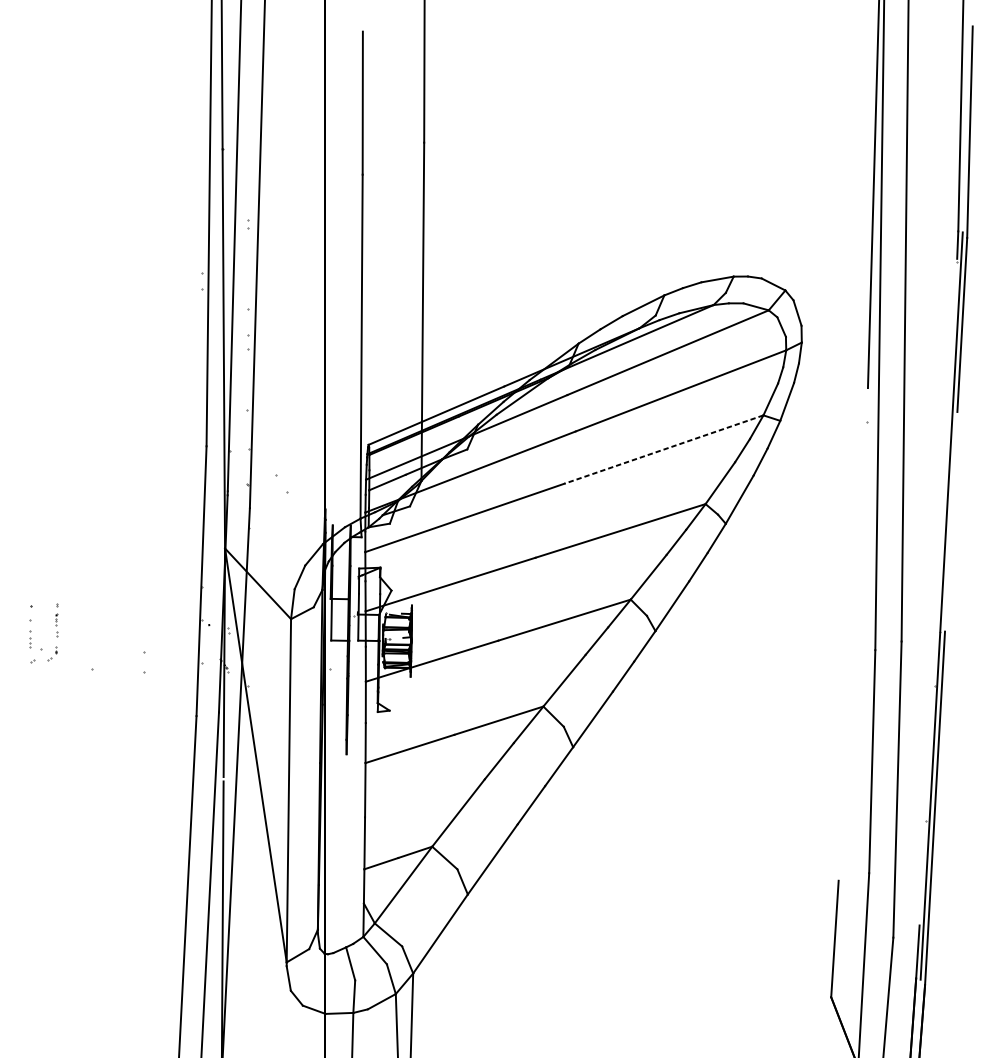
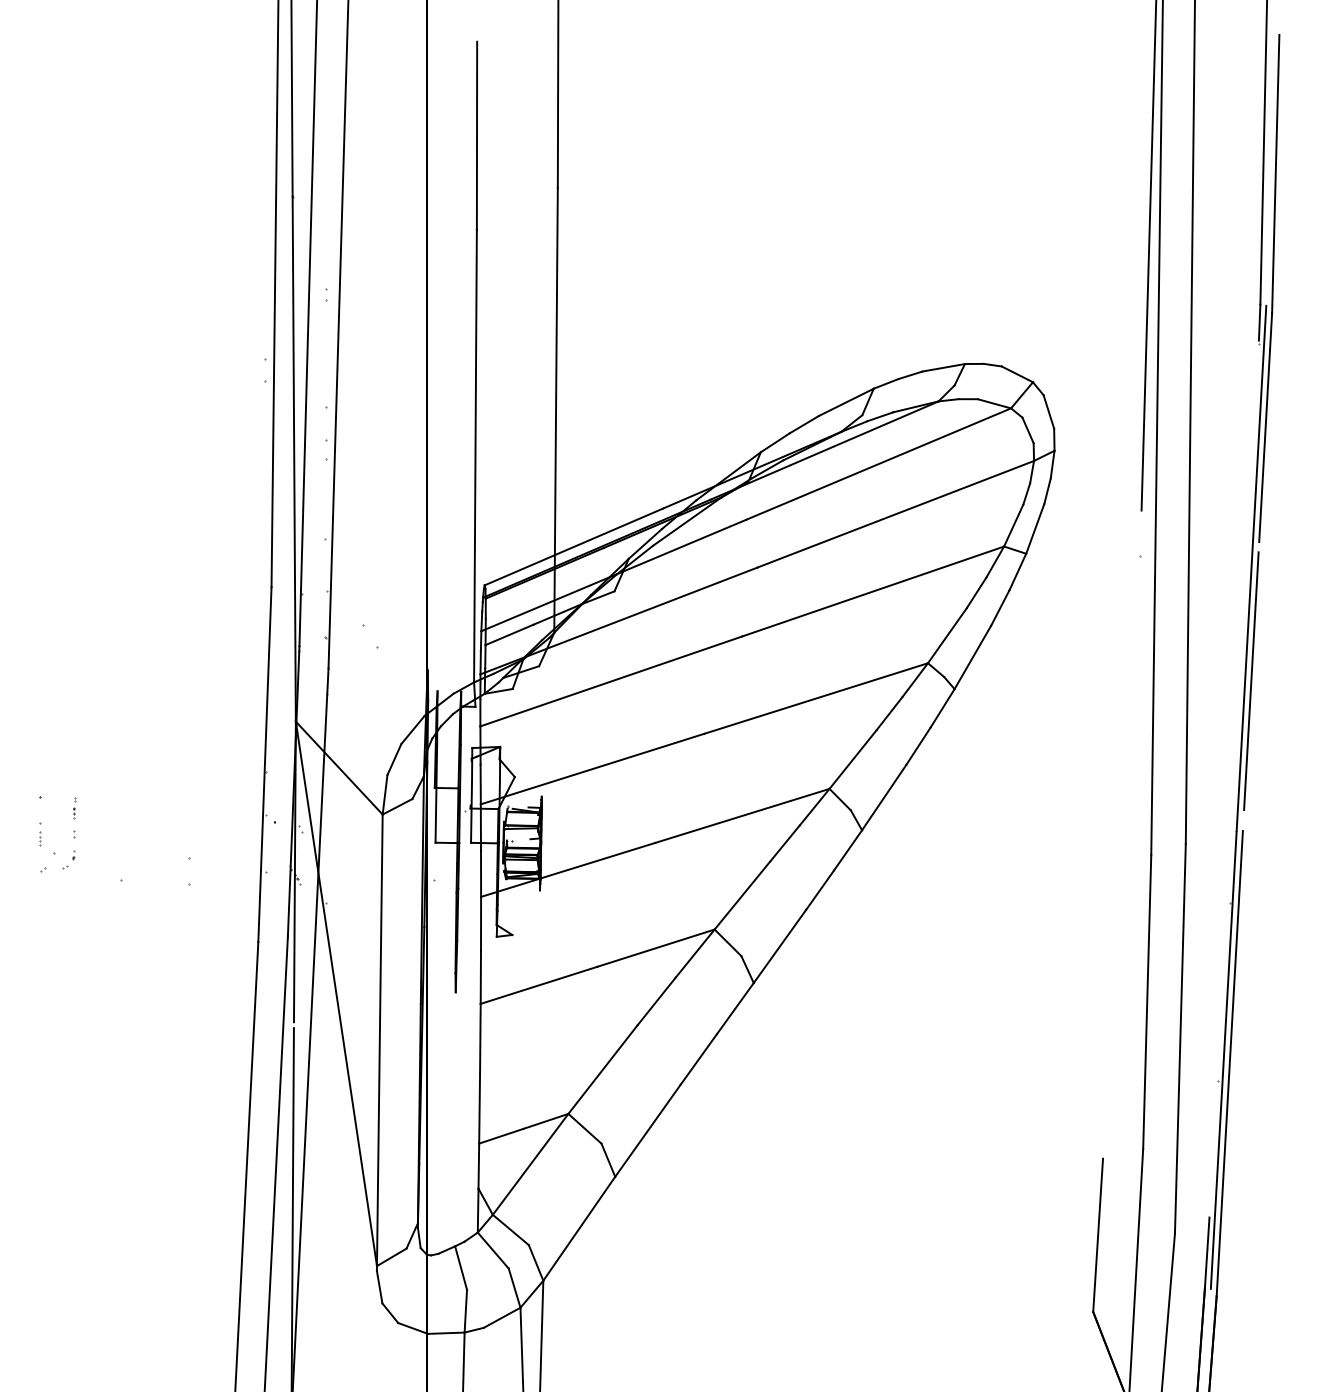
line: (663, 449) -> (872, 591), dashed -> solid
line: (951, 517) -> (1251, 681), added
part: (56, 614) -> (74, 808), size x0.71
part: (30, 634) -> (40, 834), size x0.62

